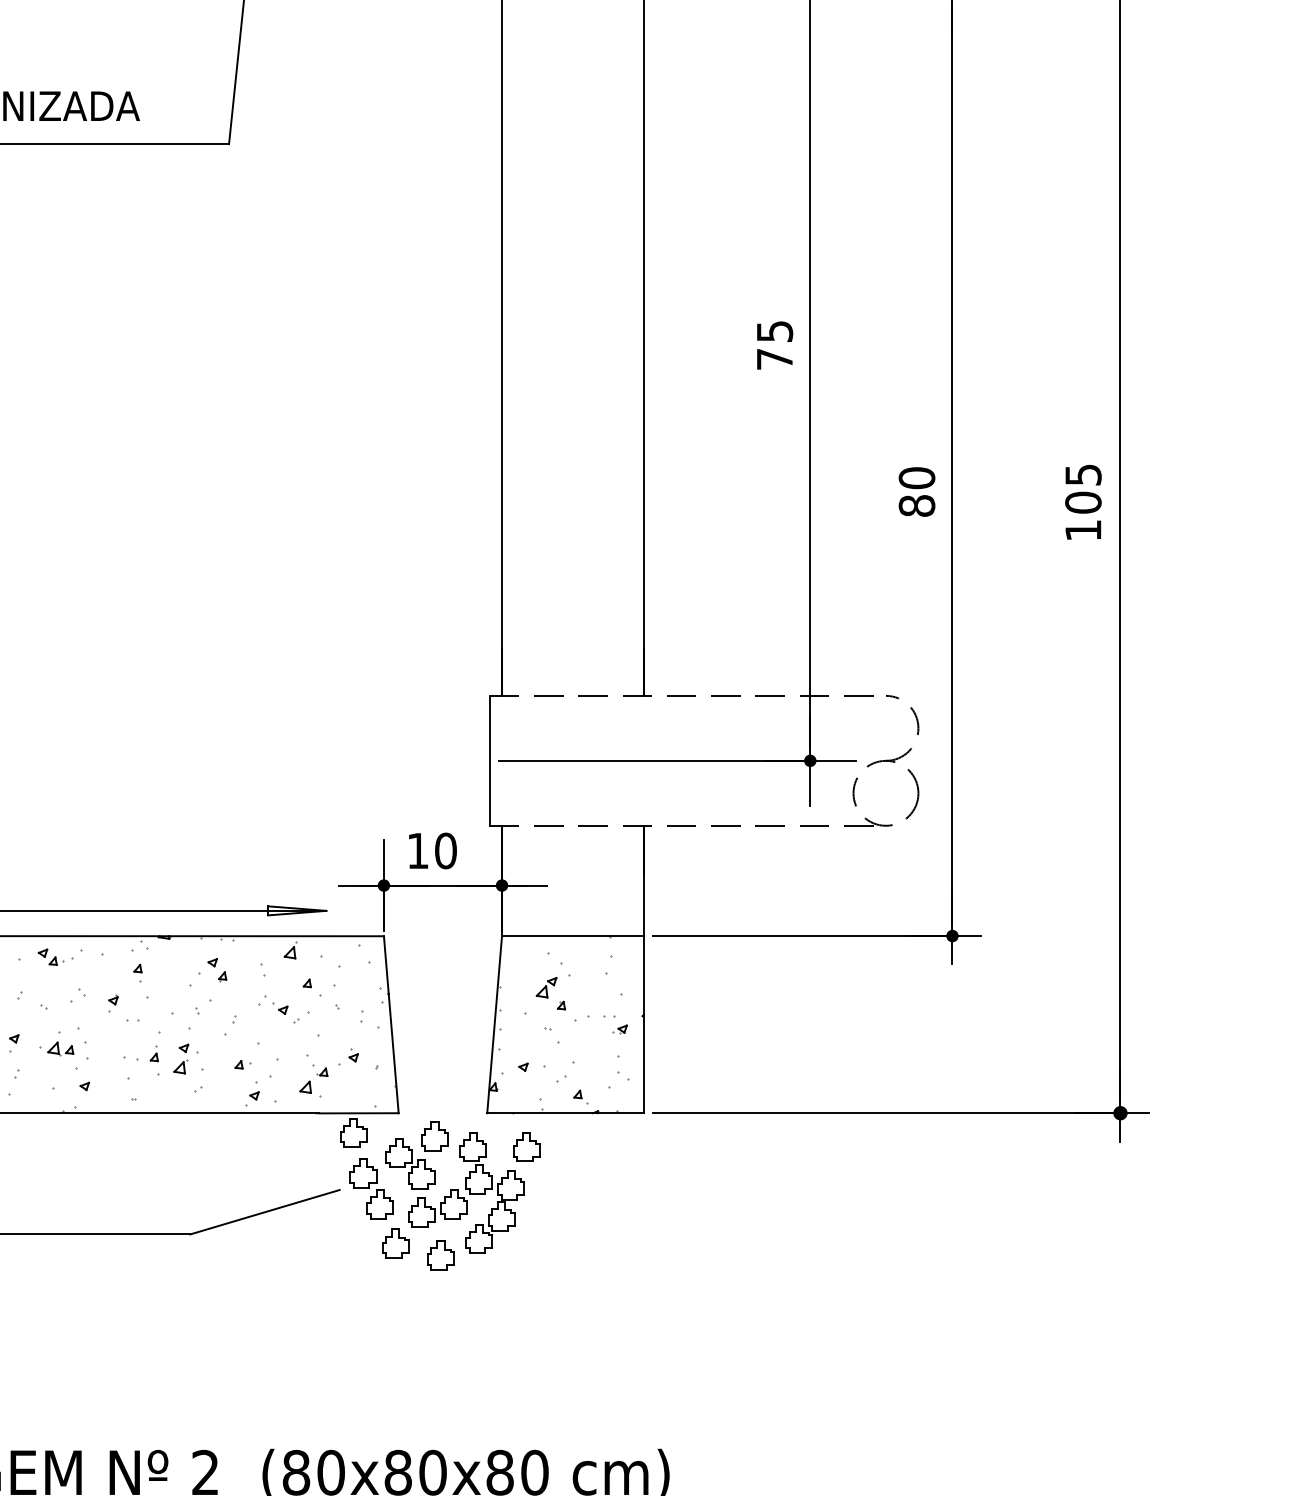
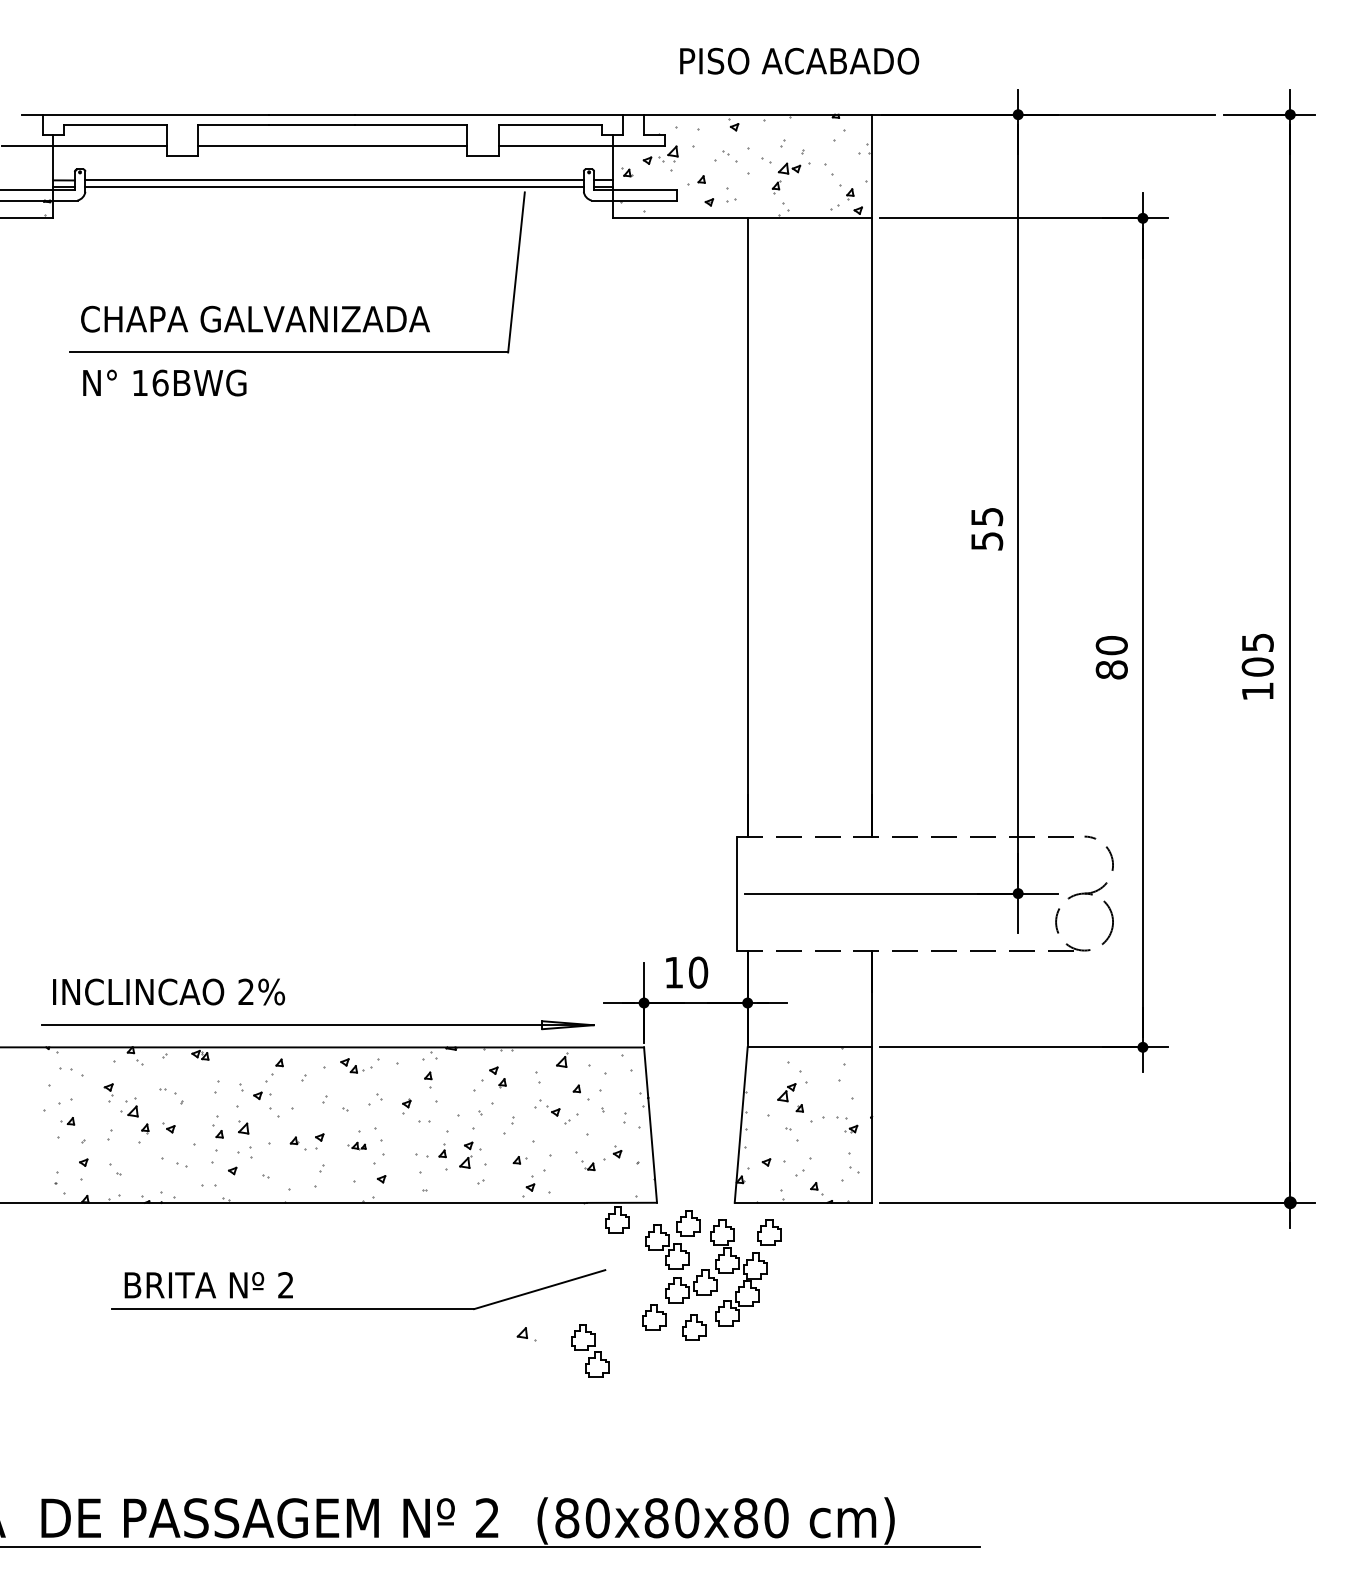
text: (775, 359) -> (987, 541), 75 -> 55
part: (56, 1047) -> (356, 1145), size x0.6
part: (310, 1088) -> (526, 1334), moved
part: (371, 1188) -> (590, 1350), moved

